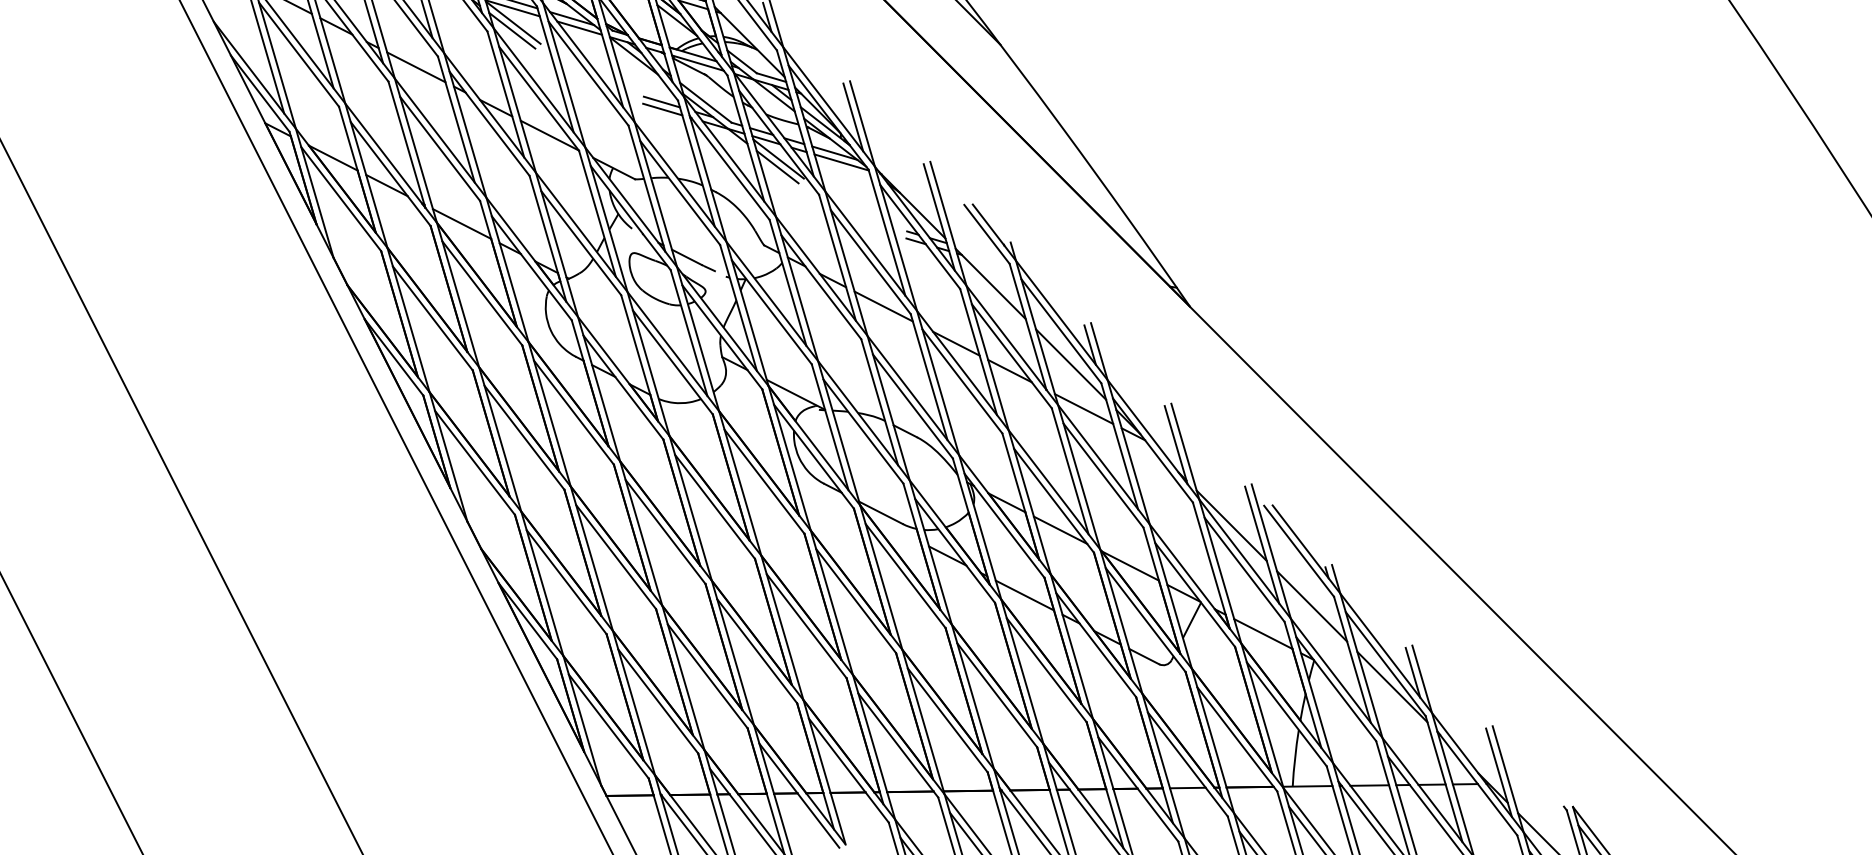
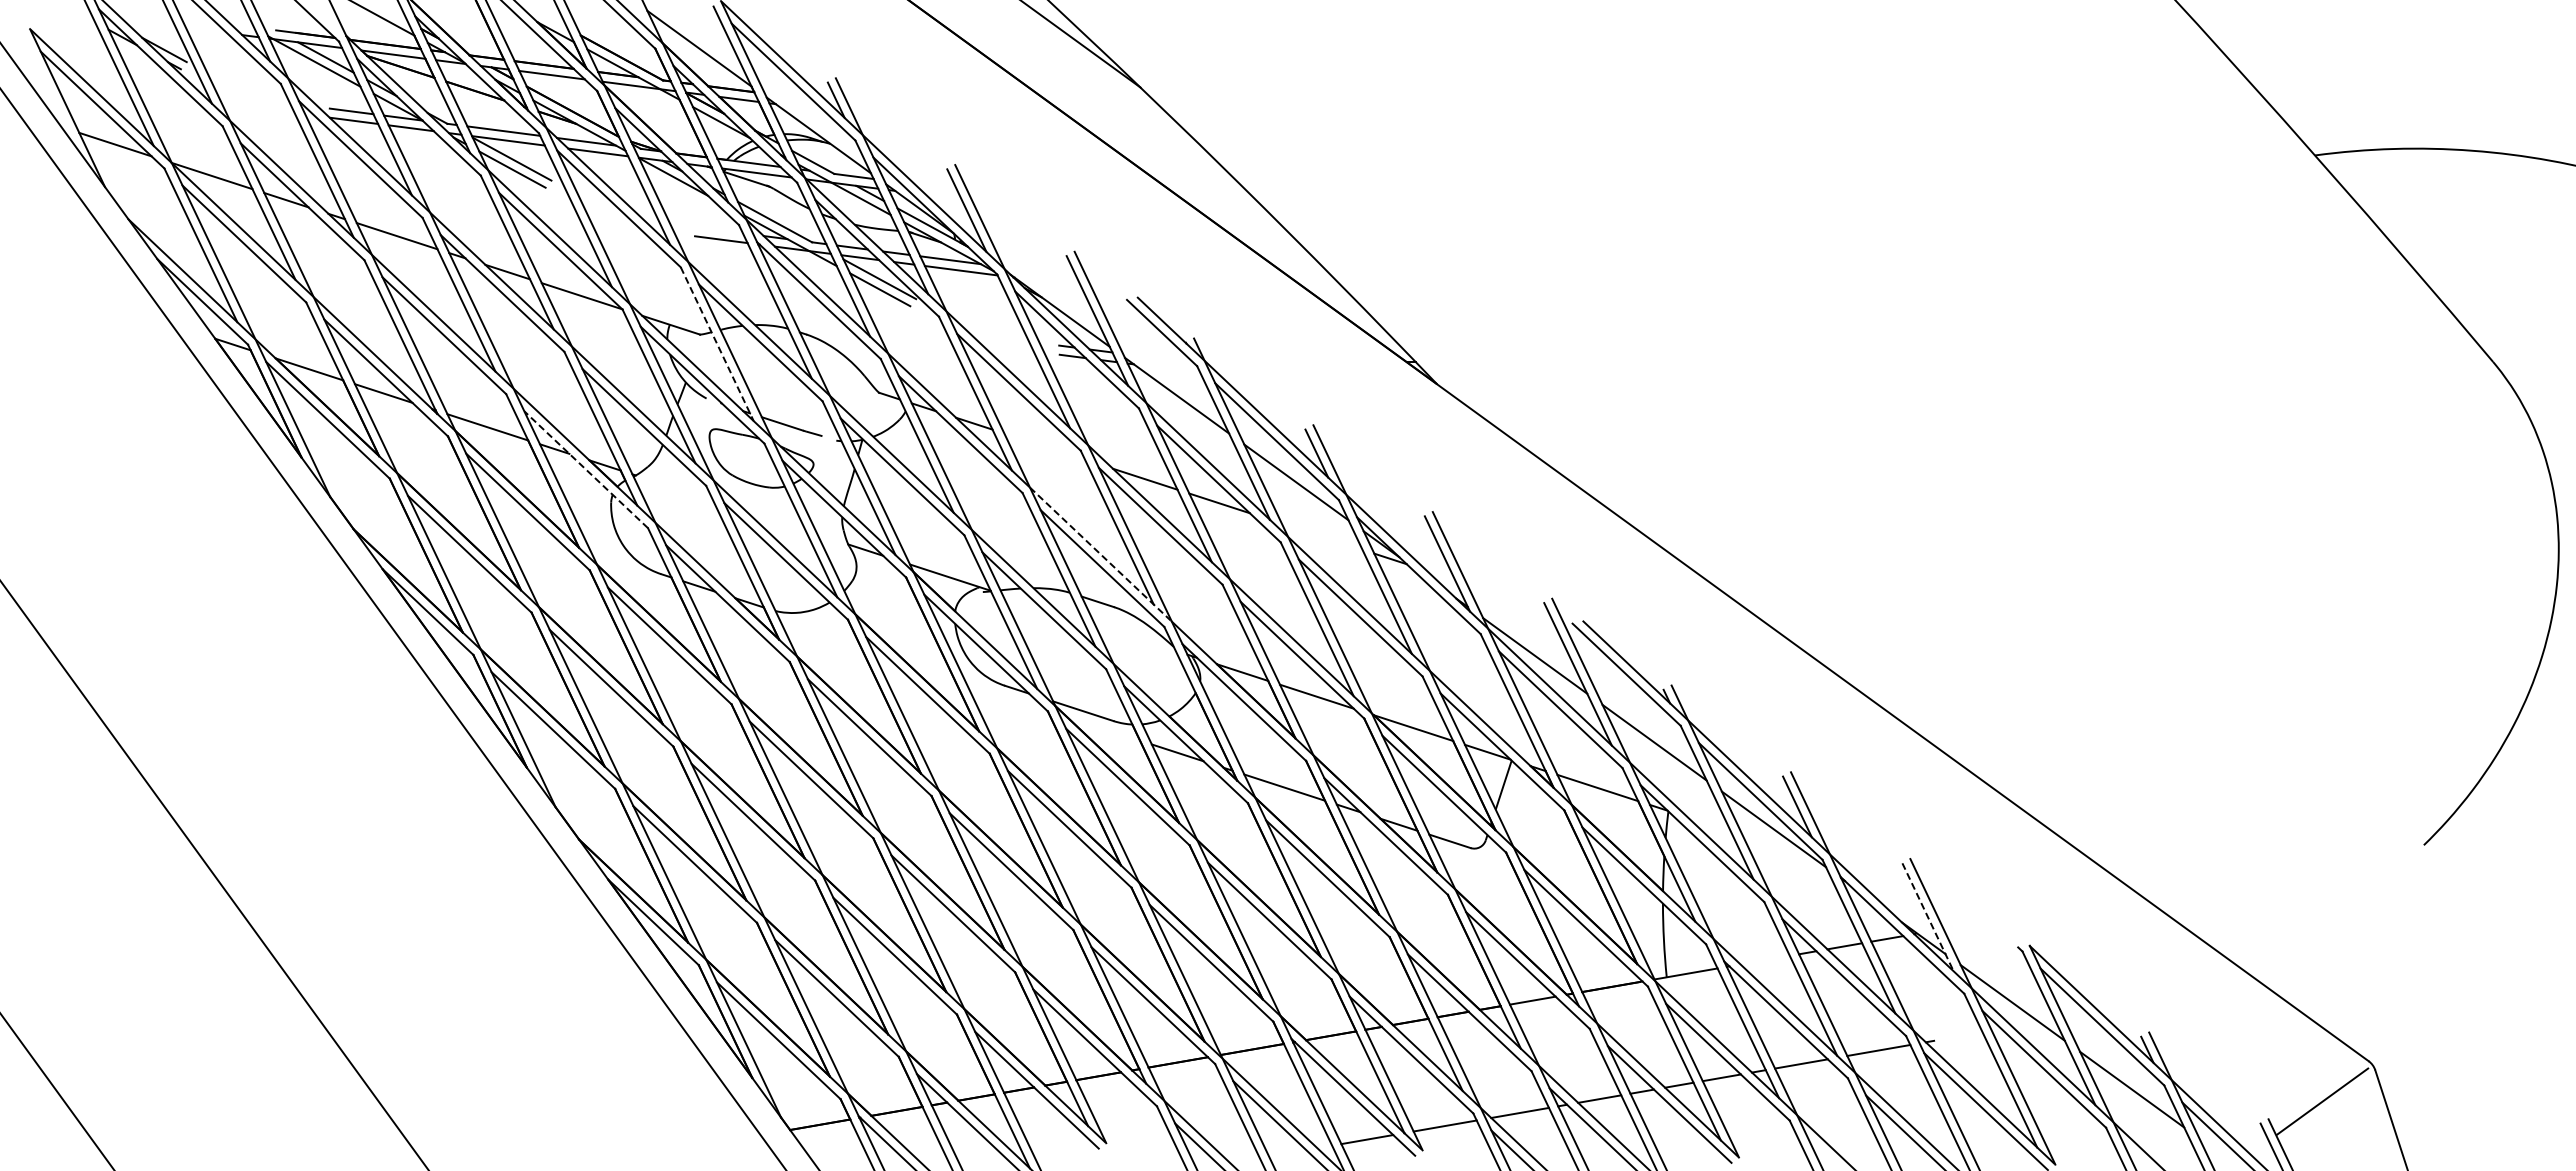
line: (661, 102) -> (718, 230), removed
line: (647, 188) -> (717, 344), solid -> dashed
line: (531, 268) -> (585, 469), solid -> dashed
line: (883, 306) -> (1044, 446), removed
line: (913, 395) -> (1100, 554), solid -> dashed
line: (1083, 408) -> (1321, 536), removed
line: (1499, 772) -> (1928, 917), solid -> dashed
line: (1369, 784) -> (1764, 959), removed

